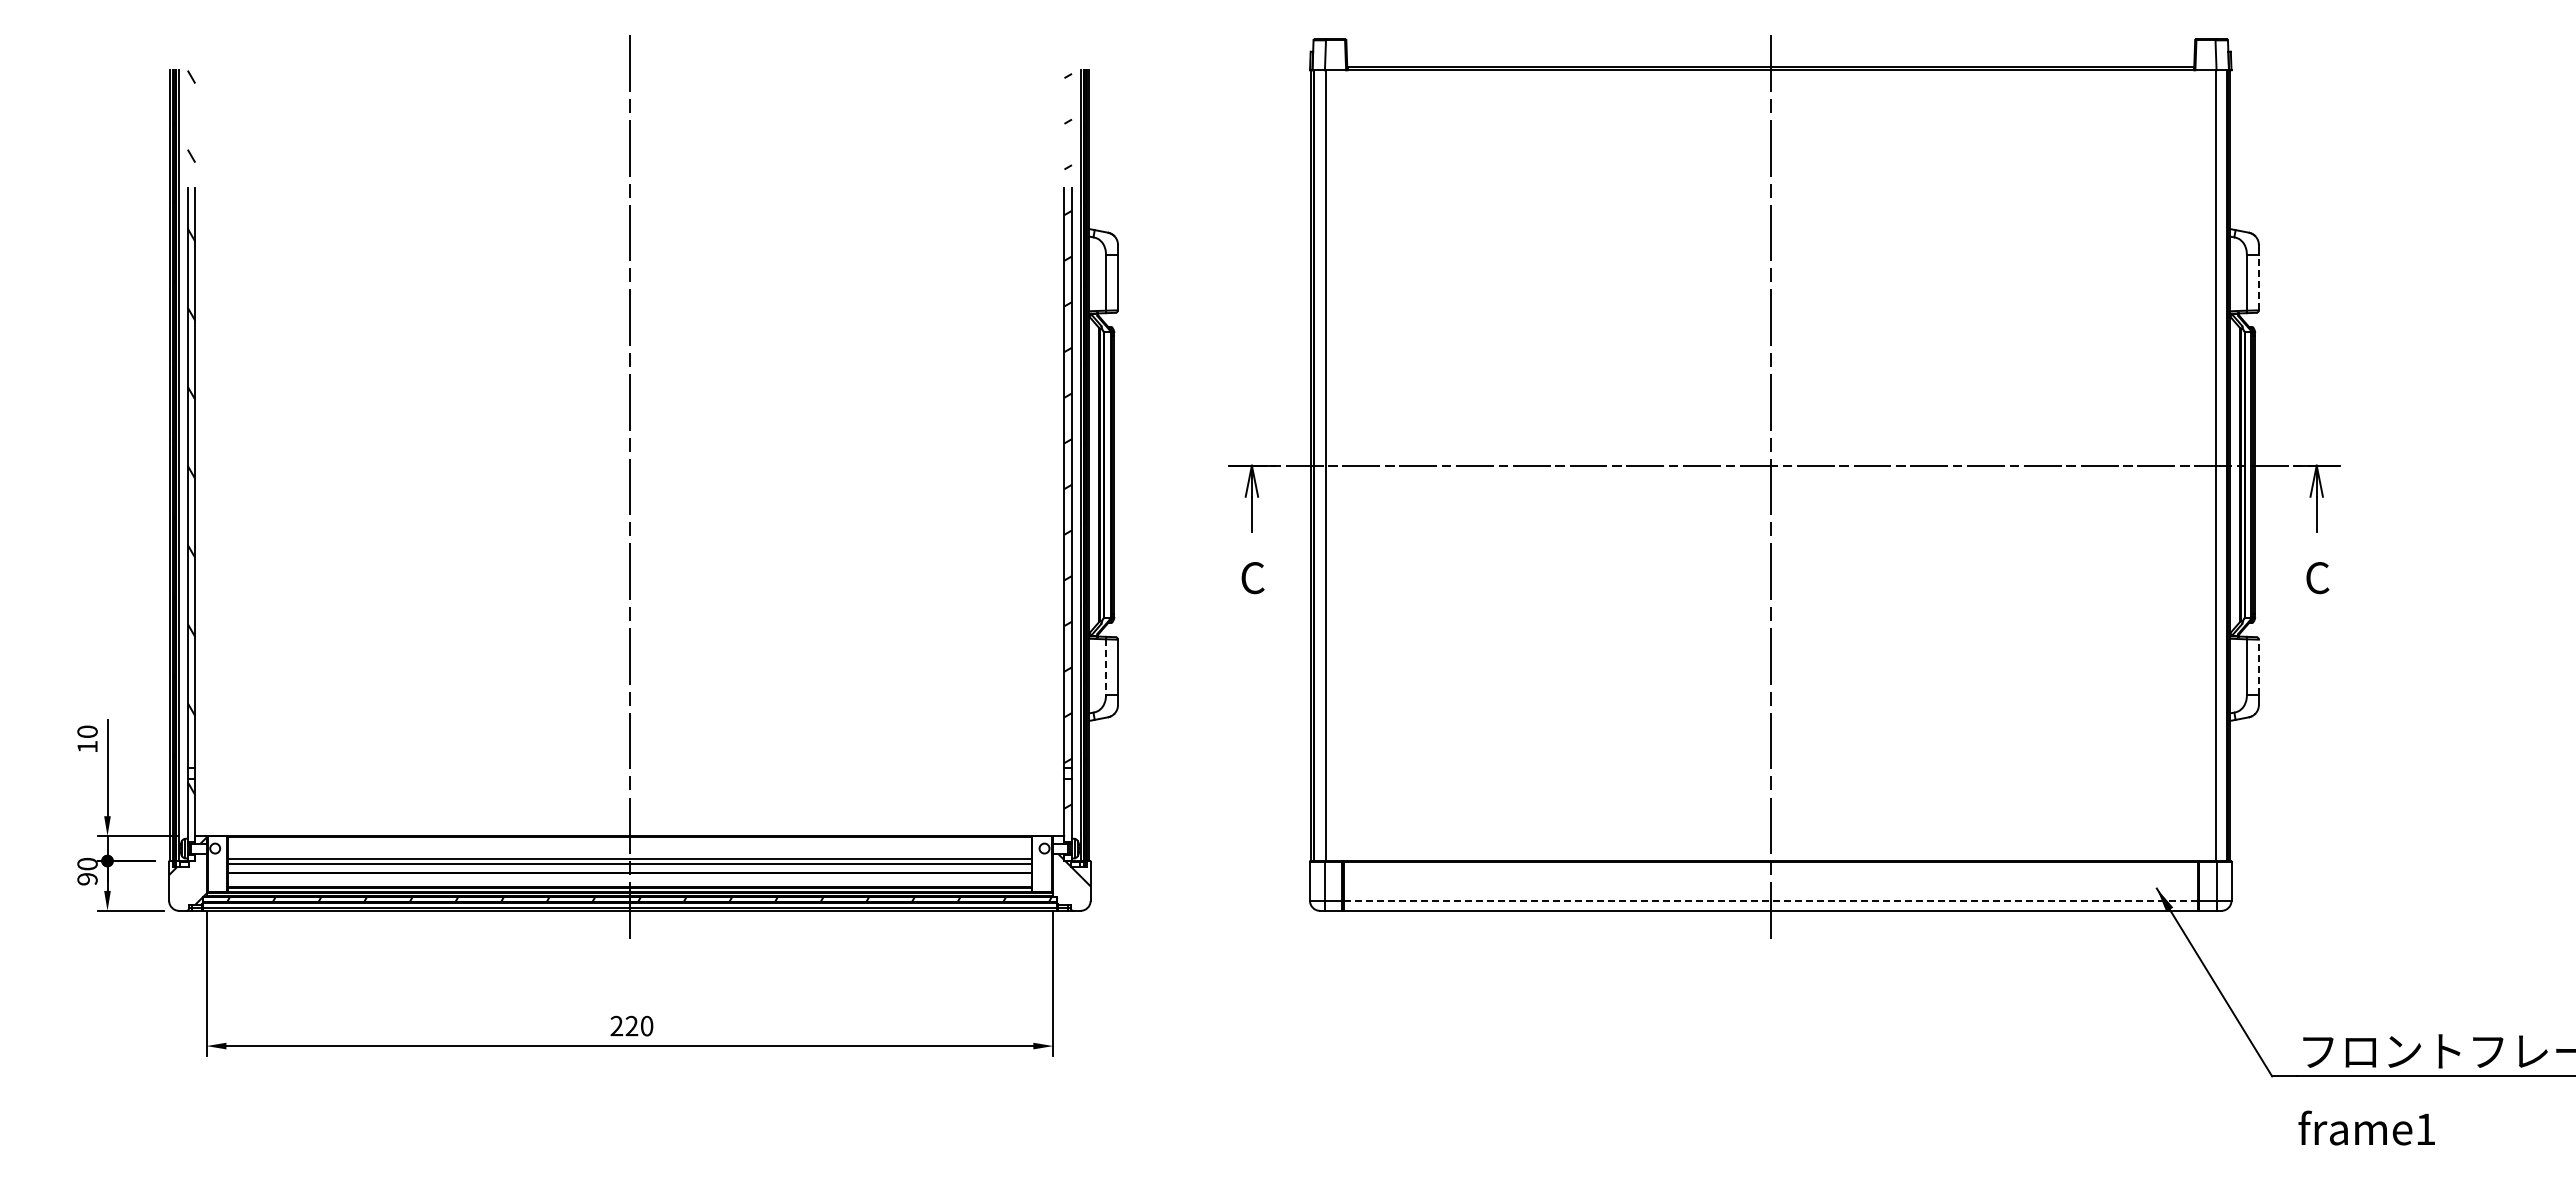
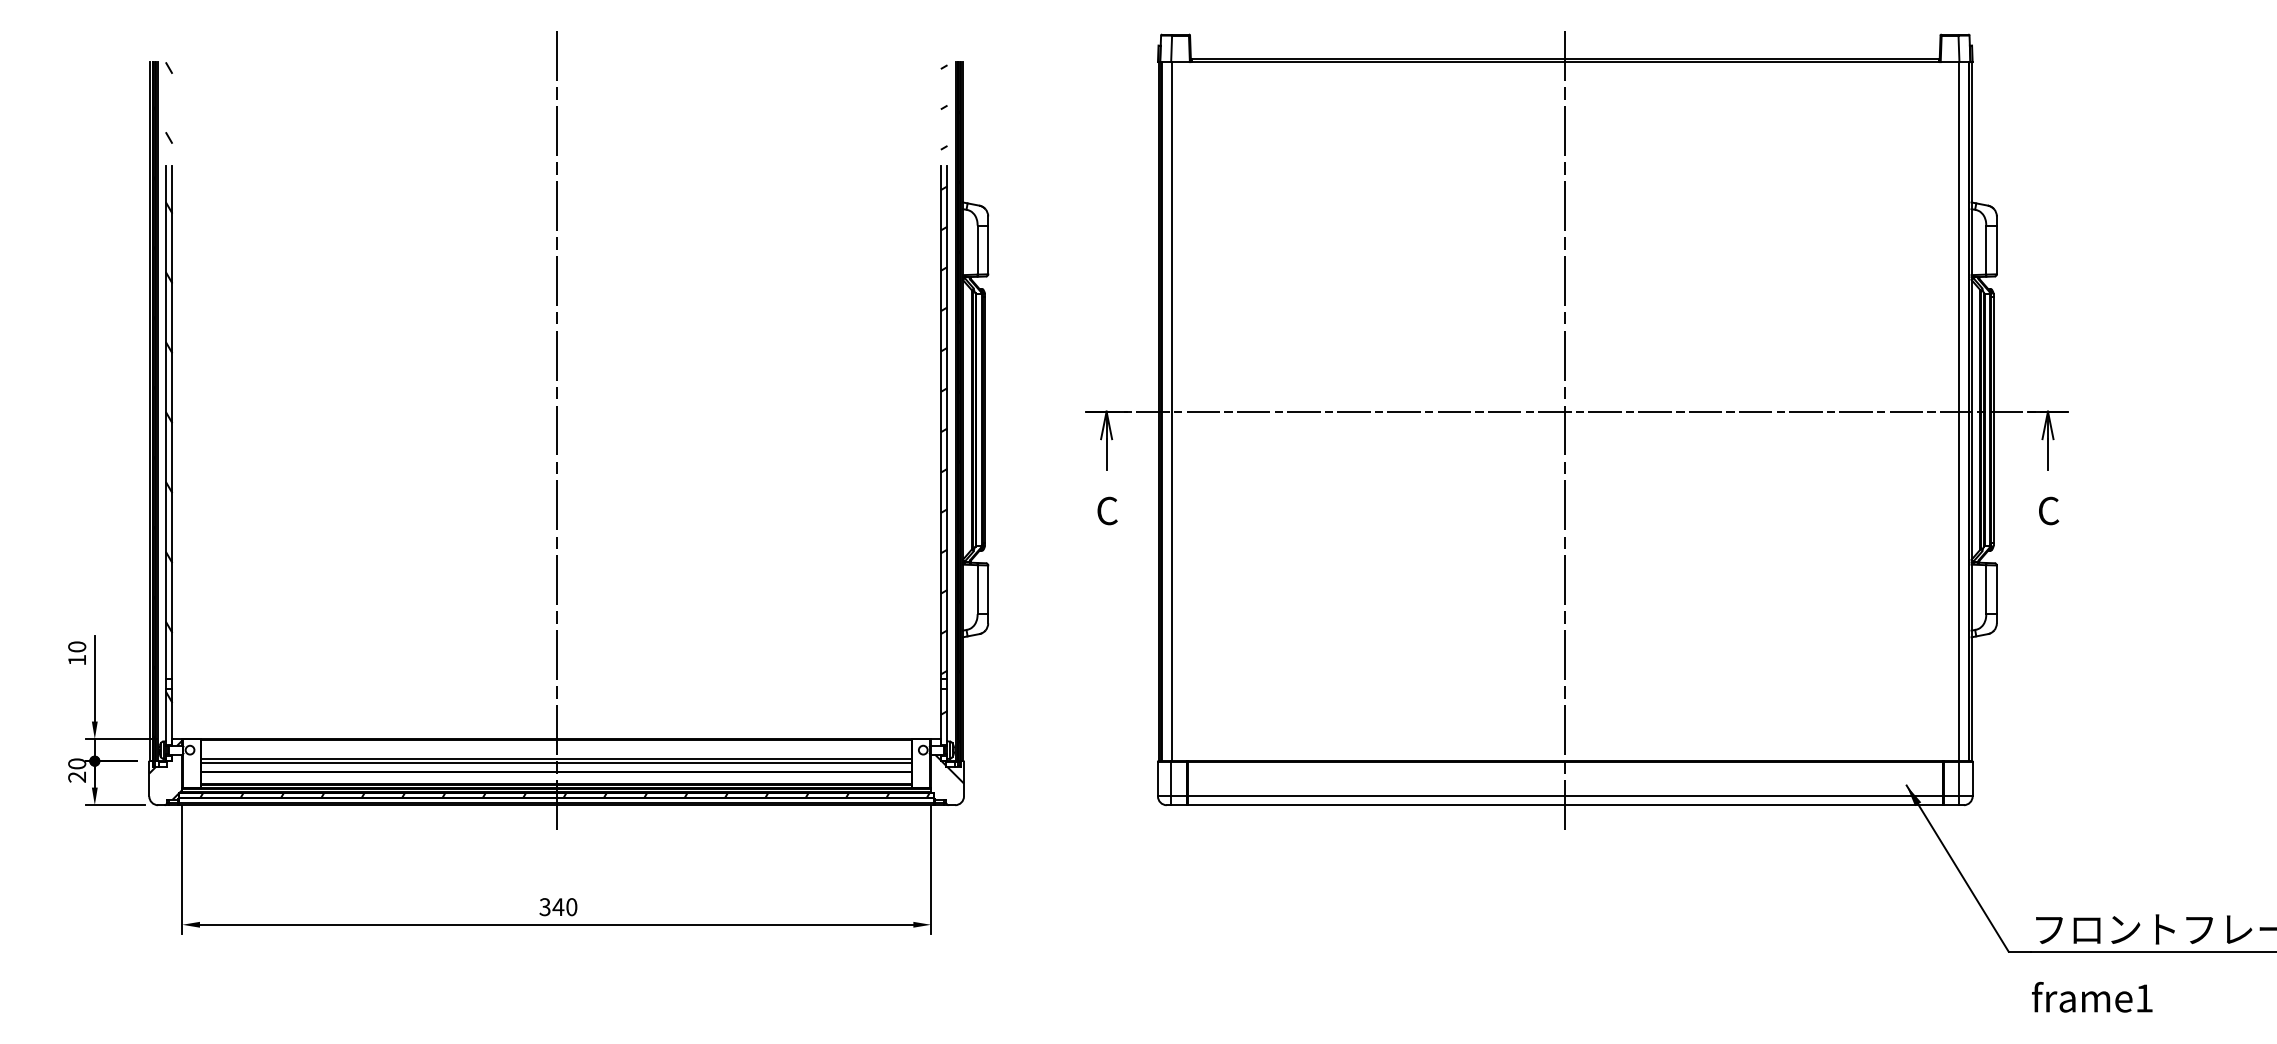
line: (2258, 282) -> (1996, 249), dashed -> solid
line: (1106, 667) -> (978, 590), dashed -> solid
line: (2258, 667) -> (1996, 590), dashed -> solid
text: (87, 879) -> (77, 777), 90 -> 20
line: (1771, 900) -> (1565, 796), dashed -> solid
text: (624, 1025) -> (551, 906), 220 -> 340

